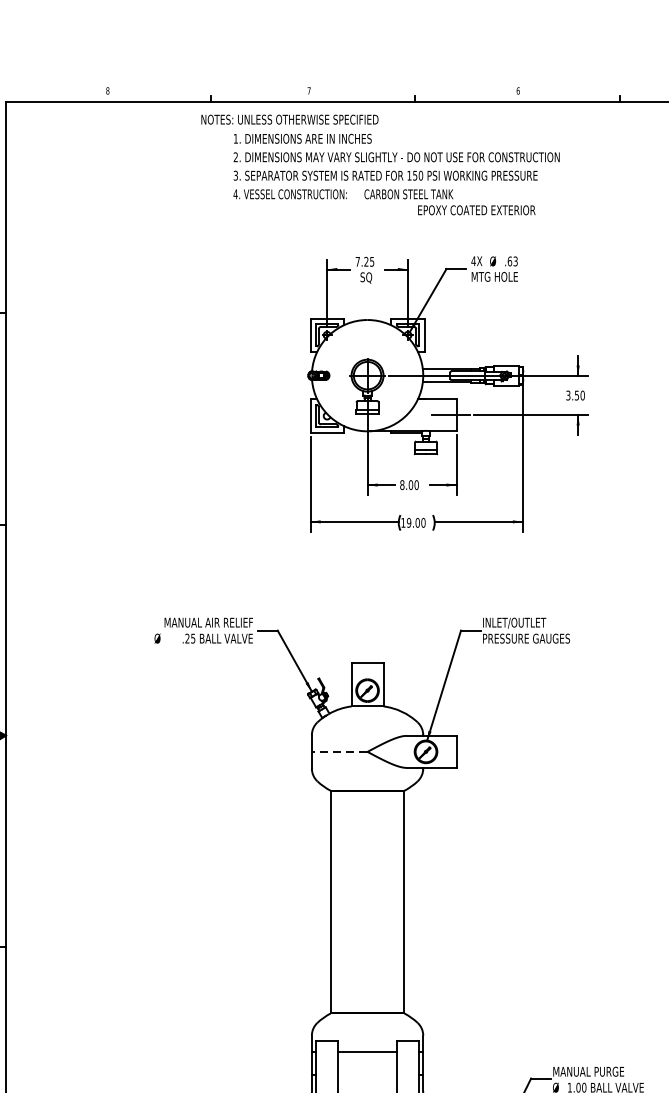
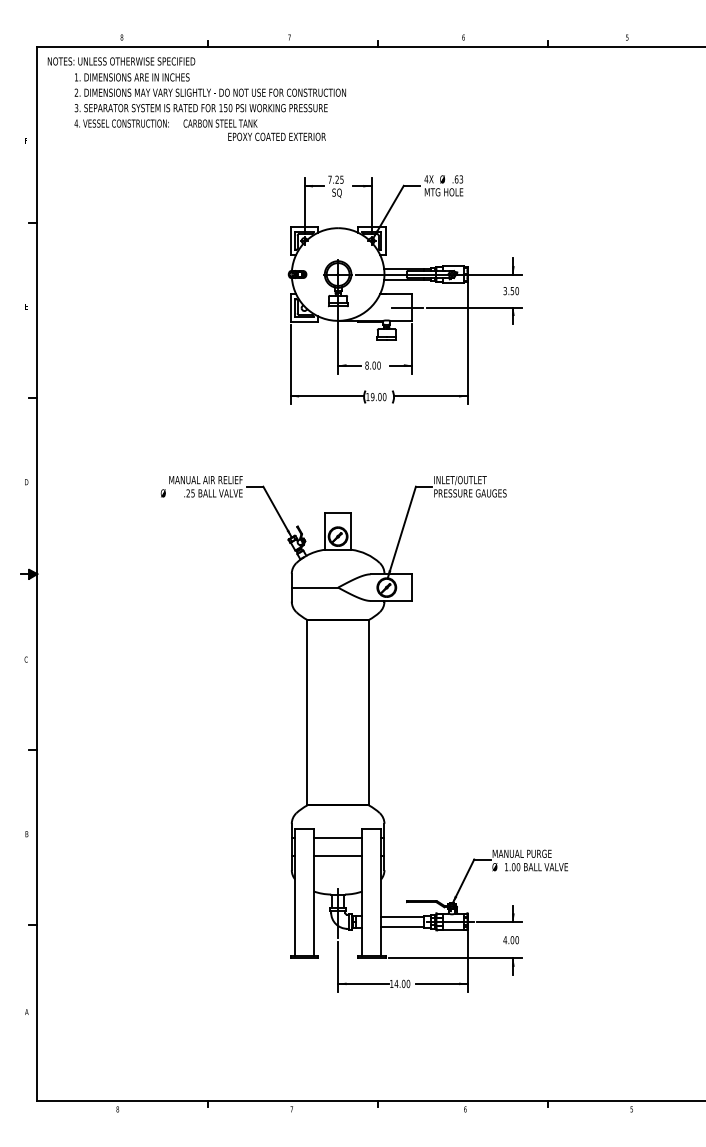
text: (380, 164) -> (196, 98), moved
line: (339, 751) -> (314, 587), dashed -> solid
line: (366, 1074) -> (337, 856), added

